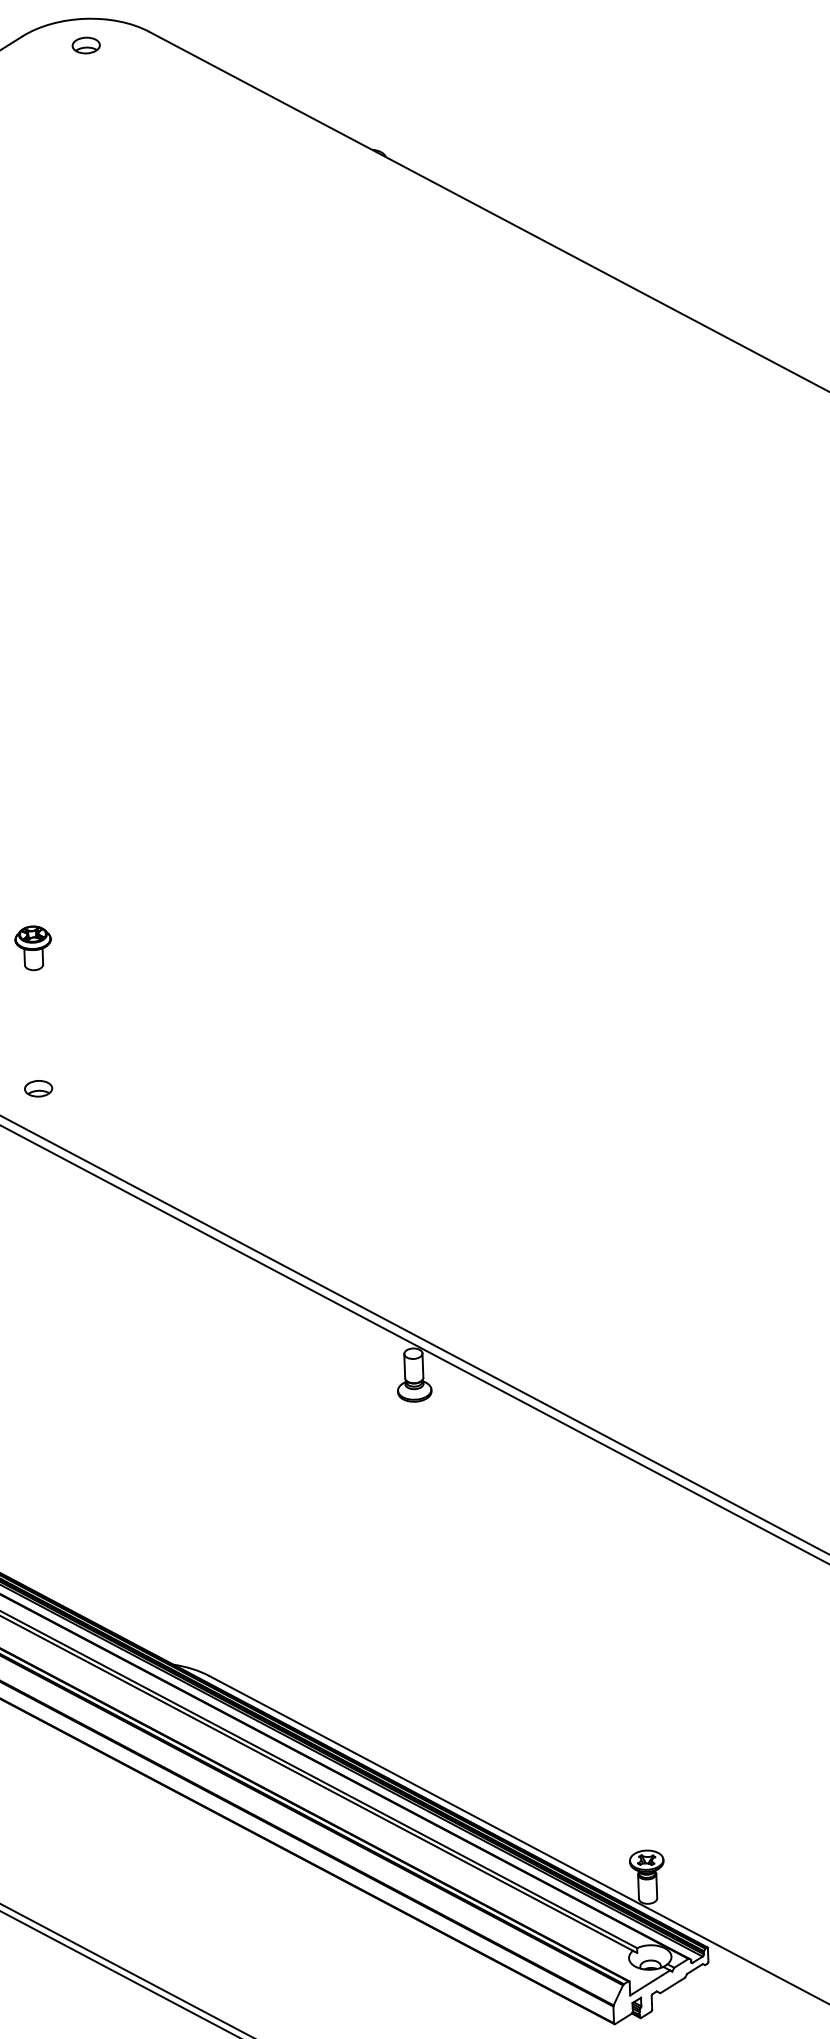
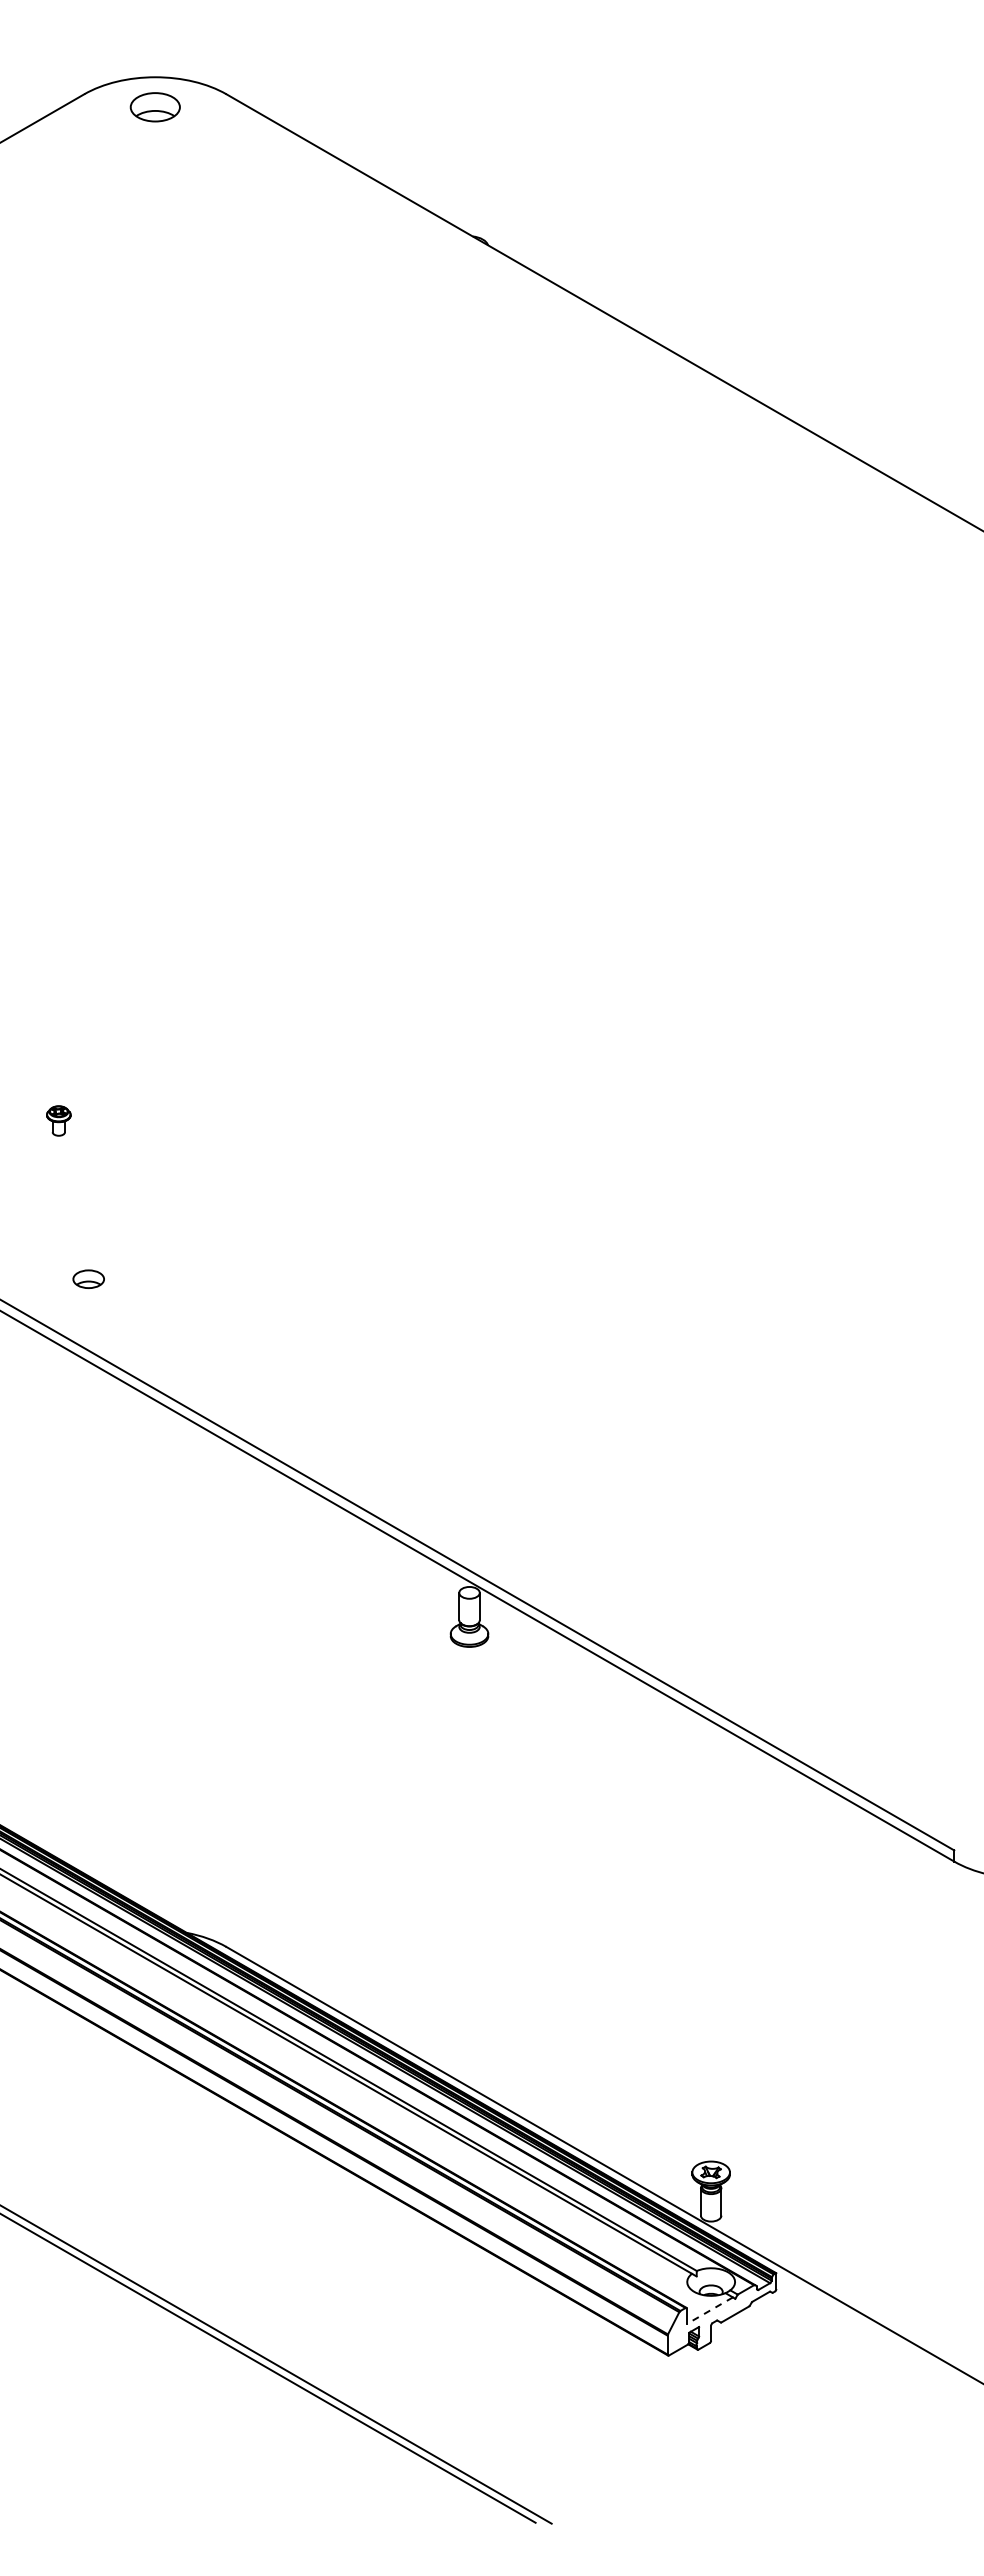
part: (86, 45) -> (155, 107), size x1.6
part: (33, 947) -> (58, 1120), size x0.6
part: (38, 1088) -> (88, 1278), moved
line: (649, 1982) -> (709, 2310), solid -> dashed

